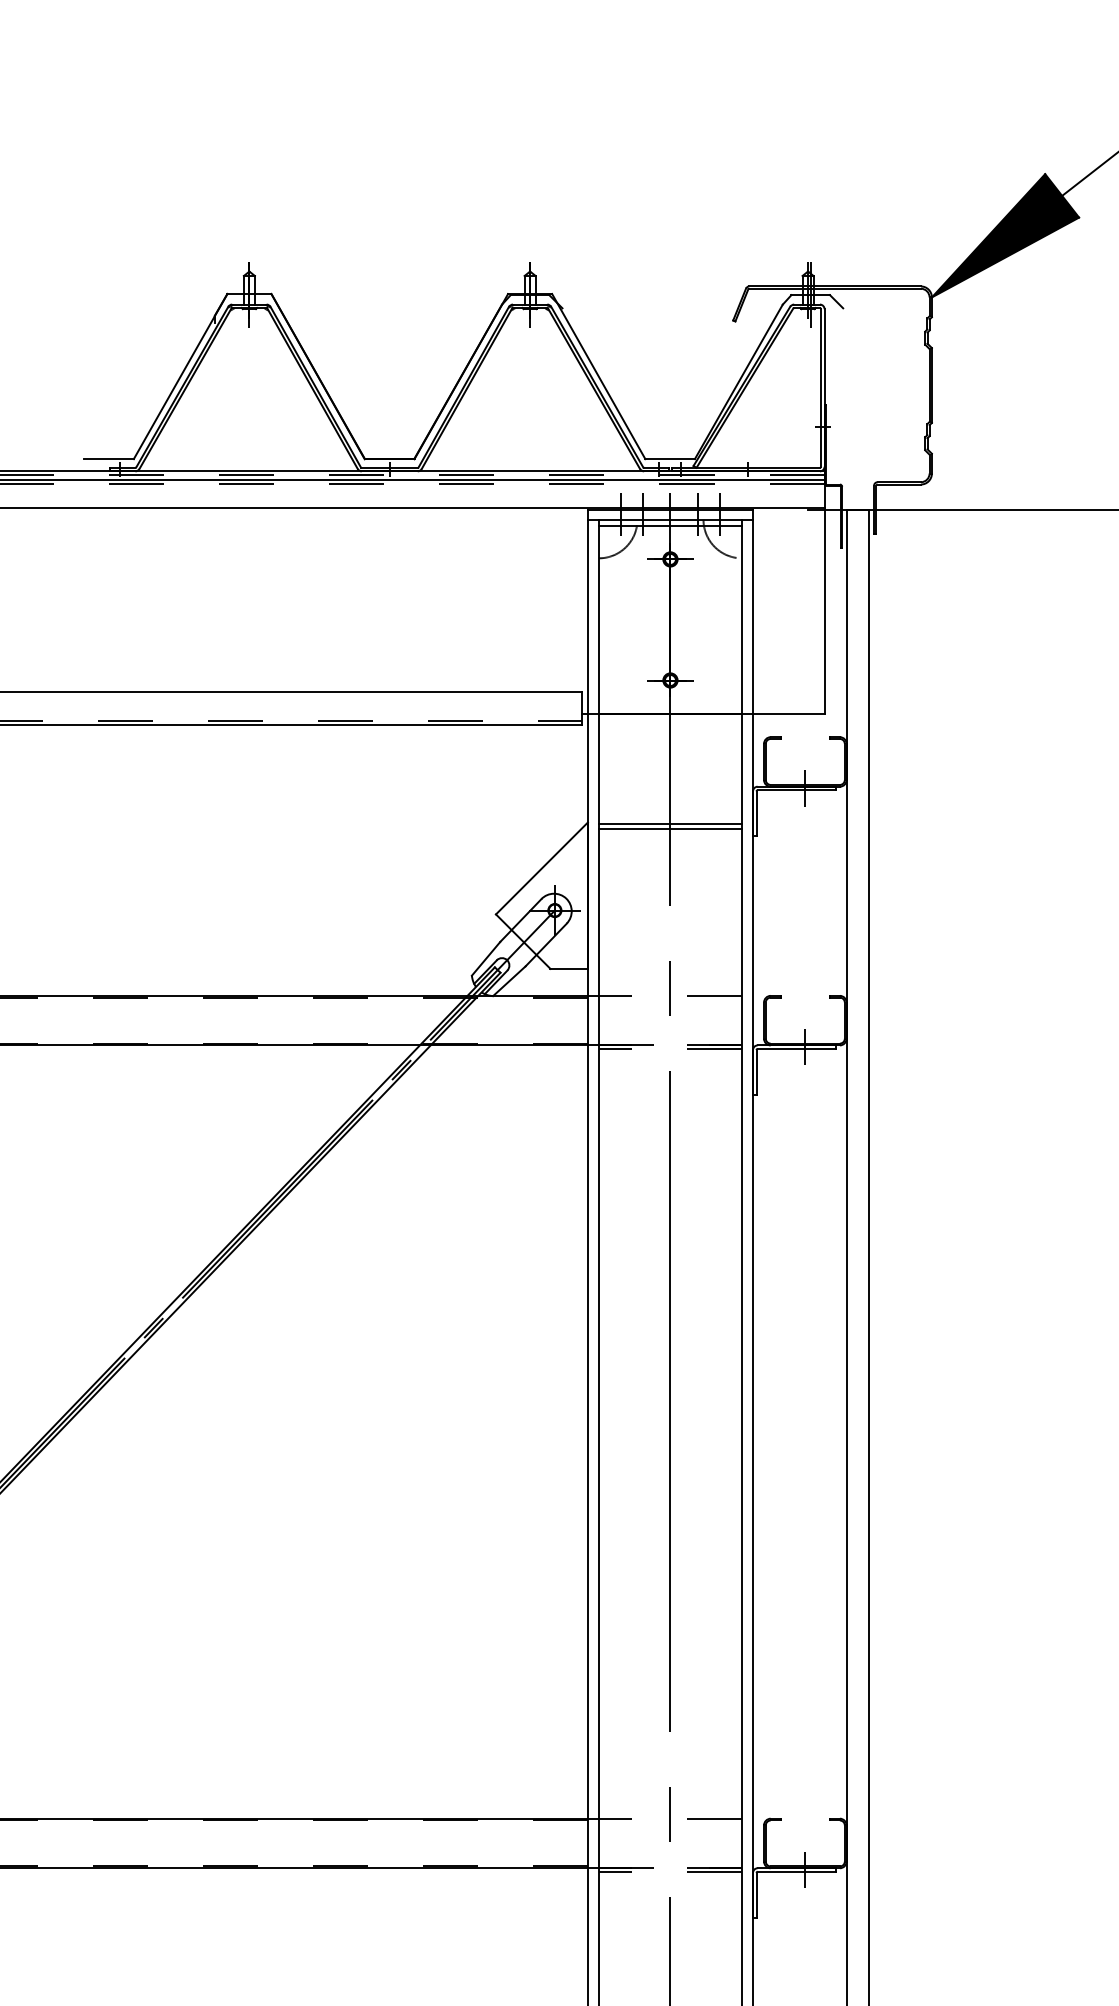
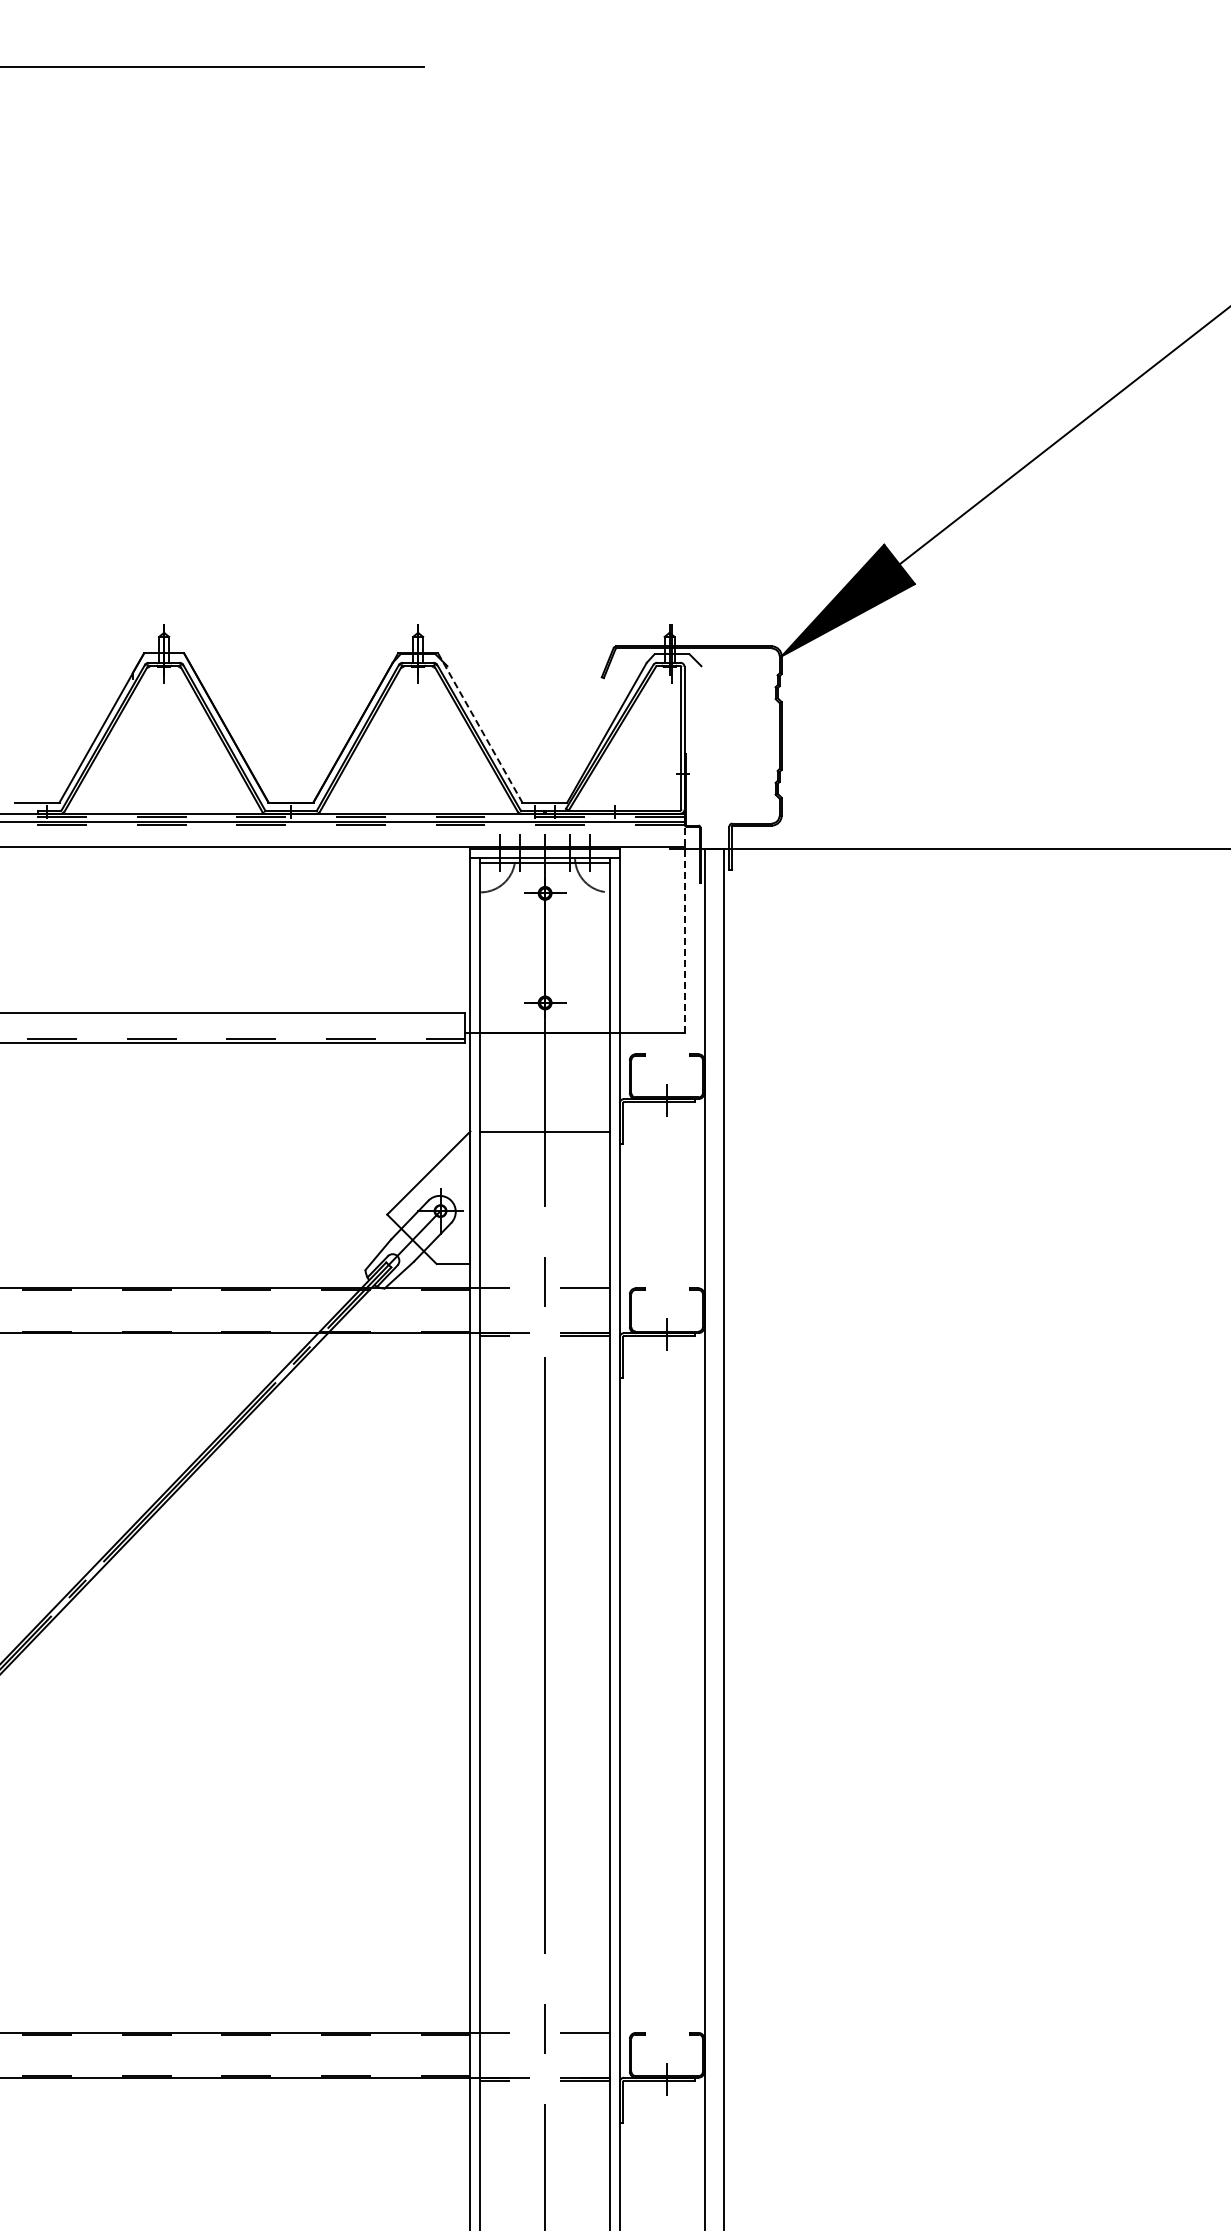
line: (599, 376) -> (480, 727), solid -> dashed
line: (824, 592) -> (684, 923), solid -> dashed
line: (669, 828) -> (544, 1136), removed

